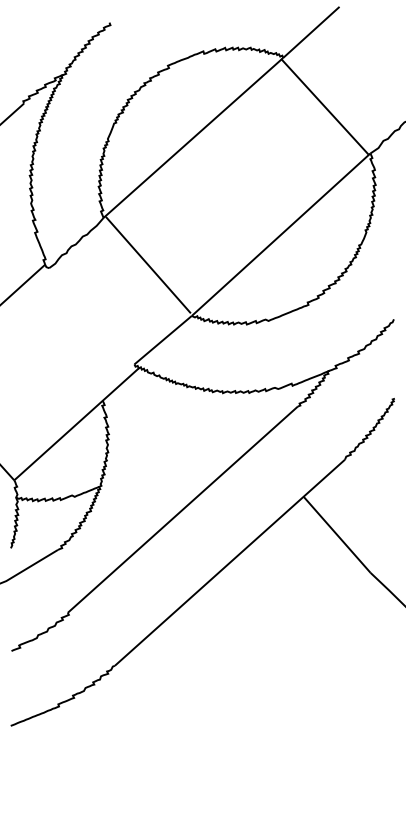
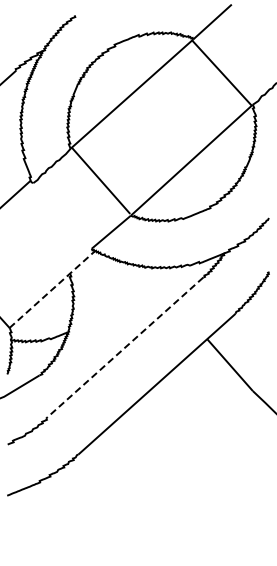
line: (77, 424) -> (52, 289), solid -> dashed
line: (182, 510) -> (124, 348), solid -> dashed

